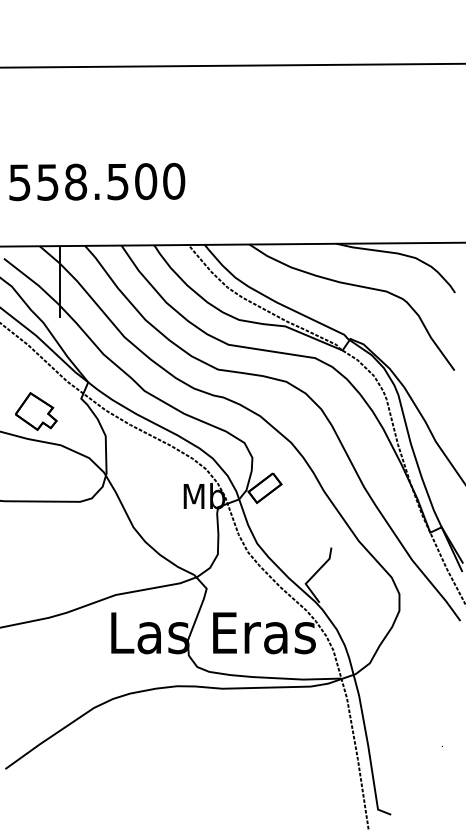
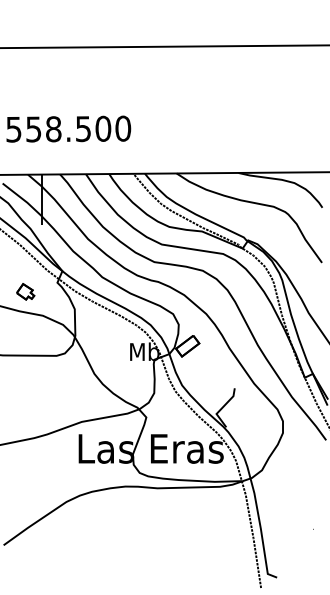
part: (36, 411) -> (25, 291), size x0.6

